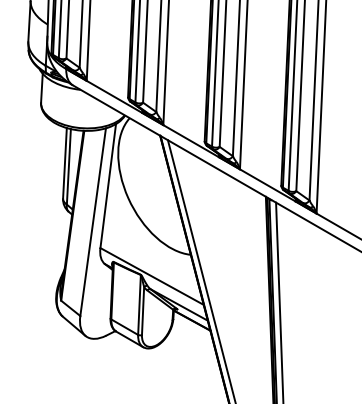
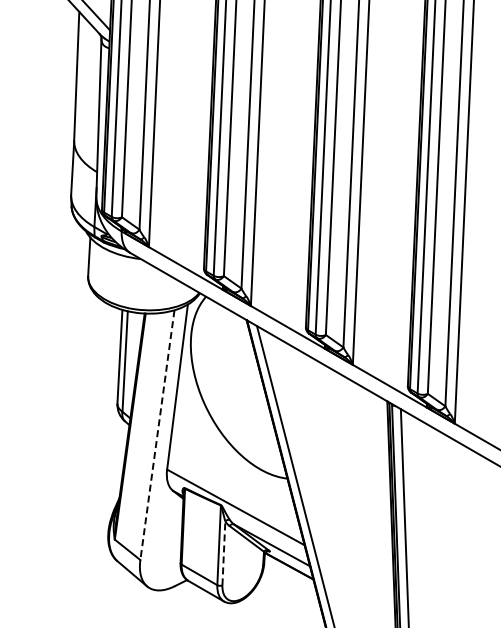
line: (93, 222) -> (157, 435), solid -> dashed
line: (142, 311) -> (223, 553), solid -> dashed

